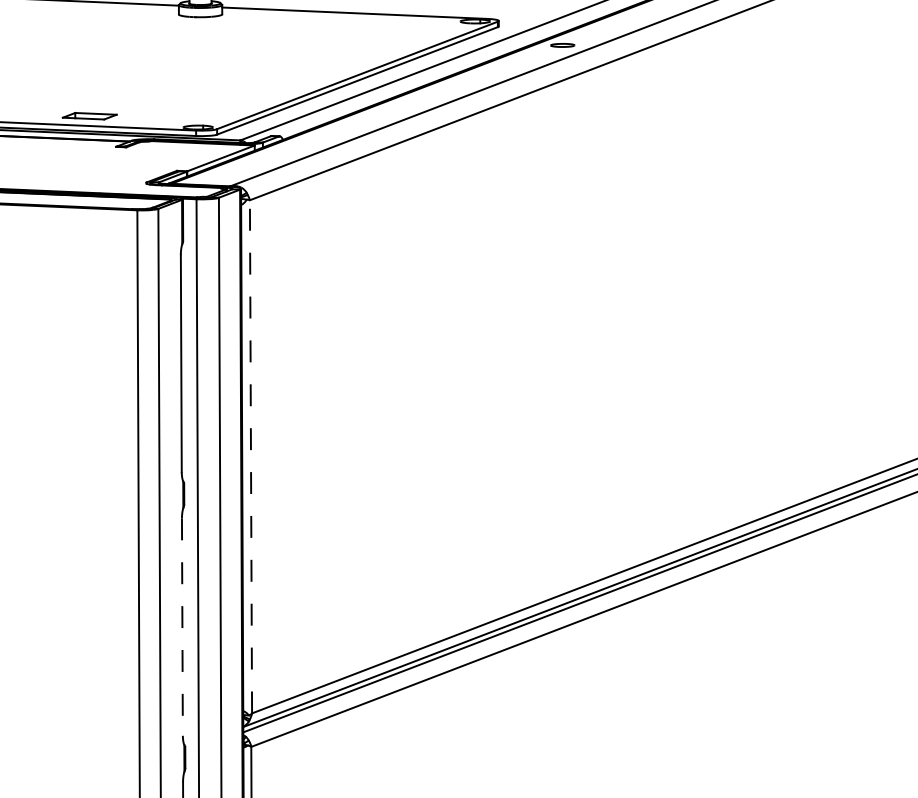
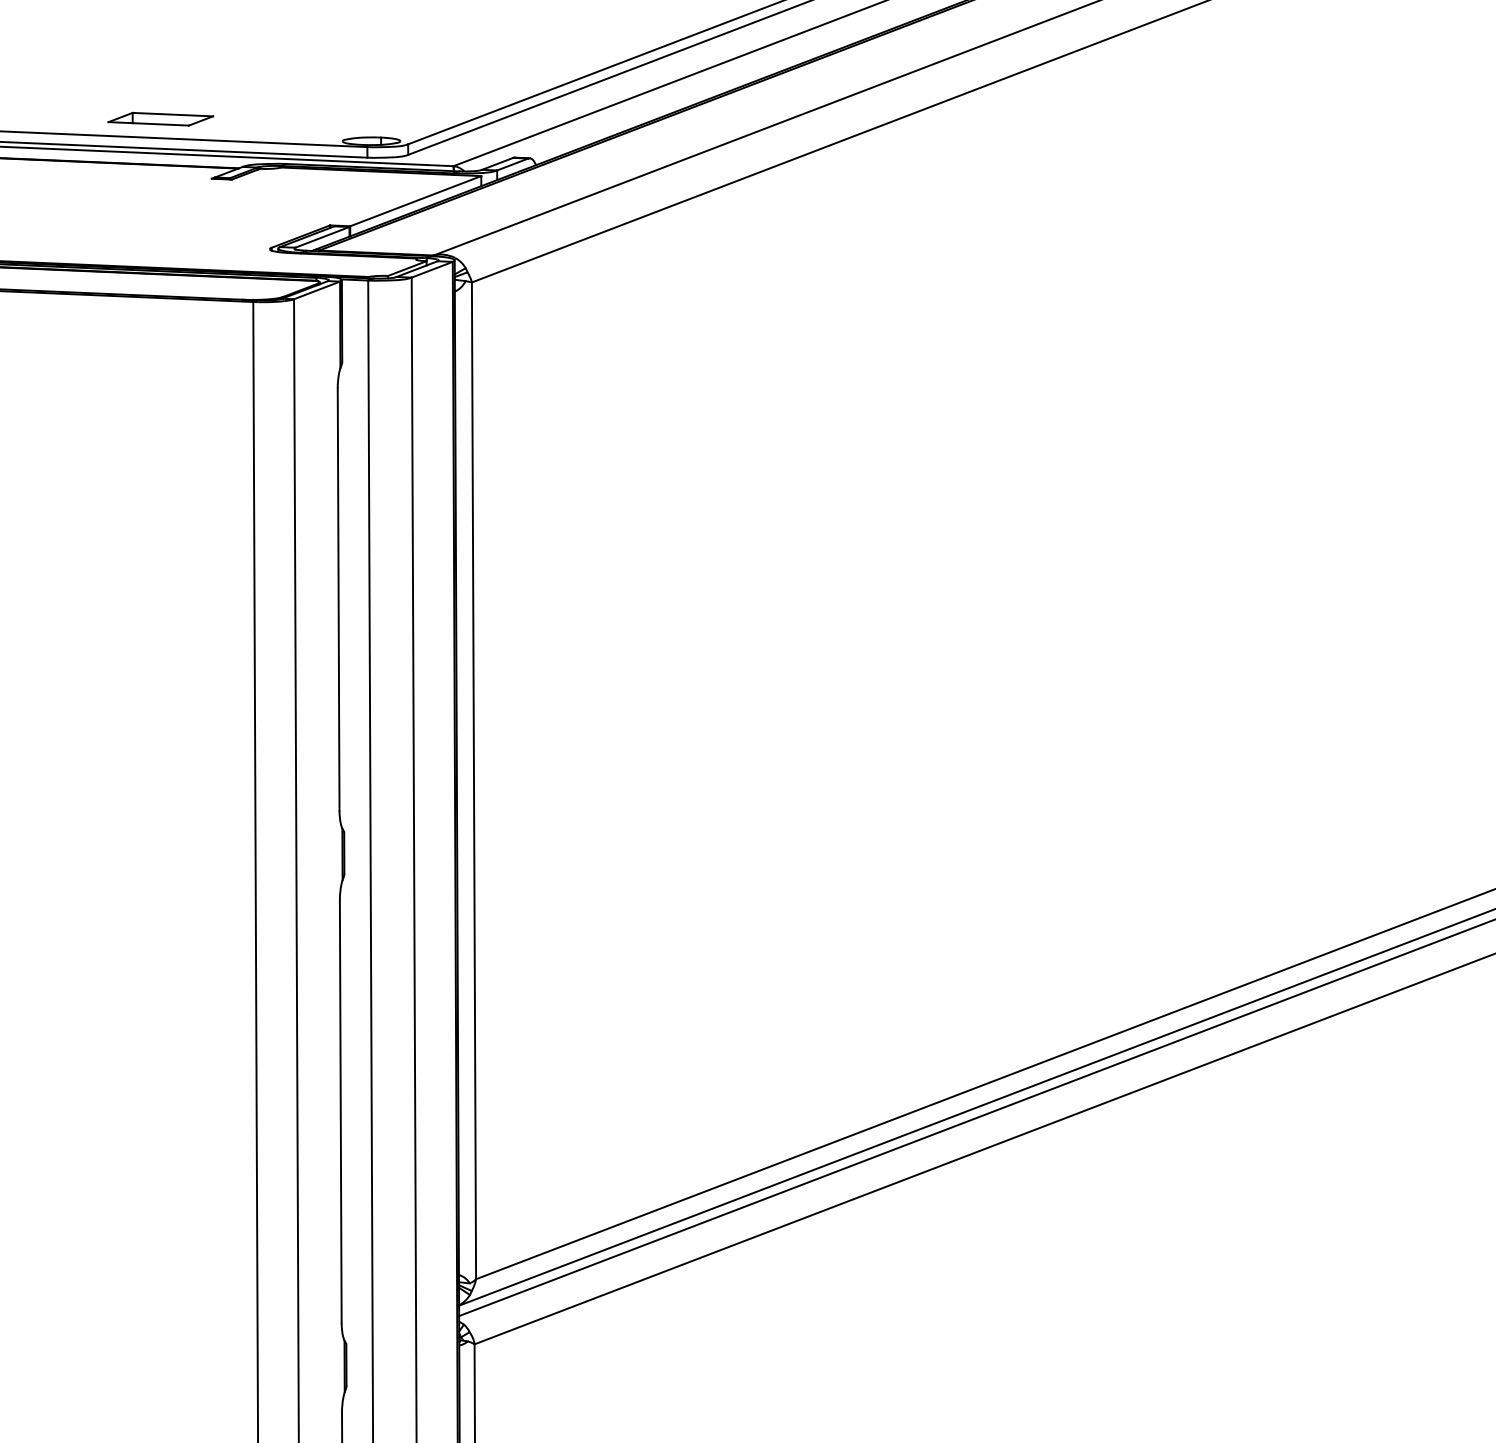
line: (251, 456) -> (474, 780), dashed -> solid
line: (182, 627) -> (340, 1112), dashed -> solid

